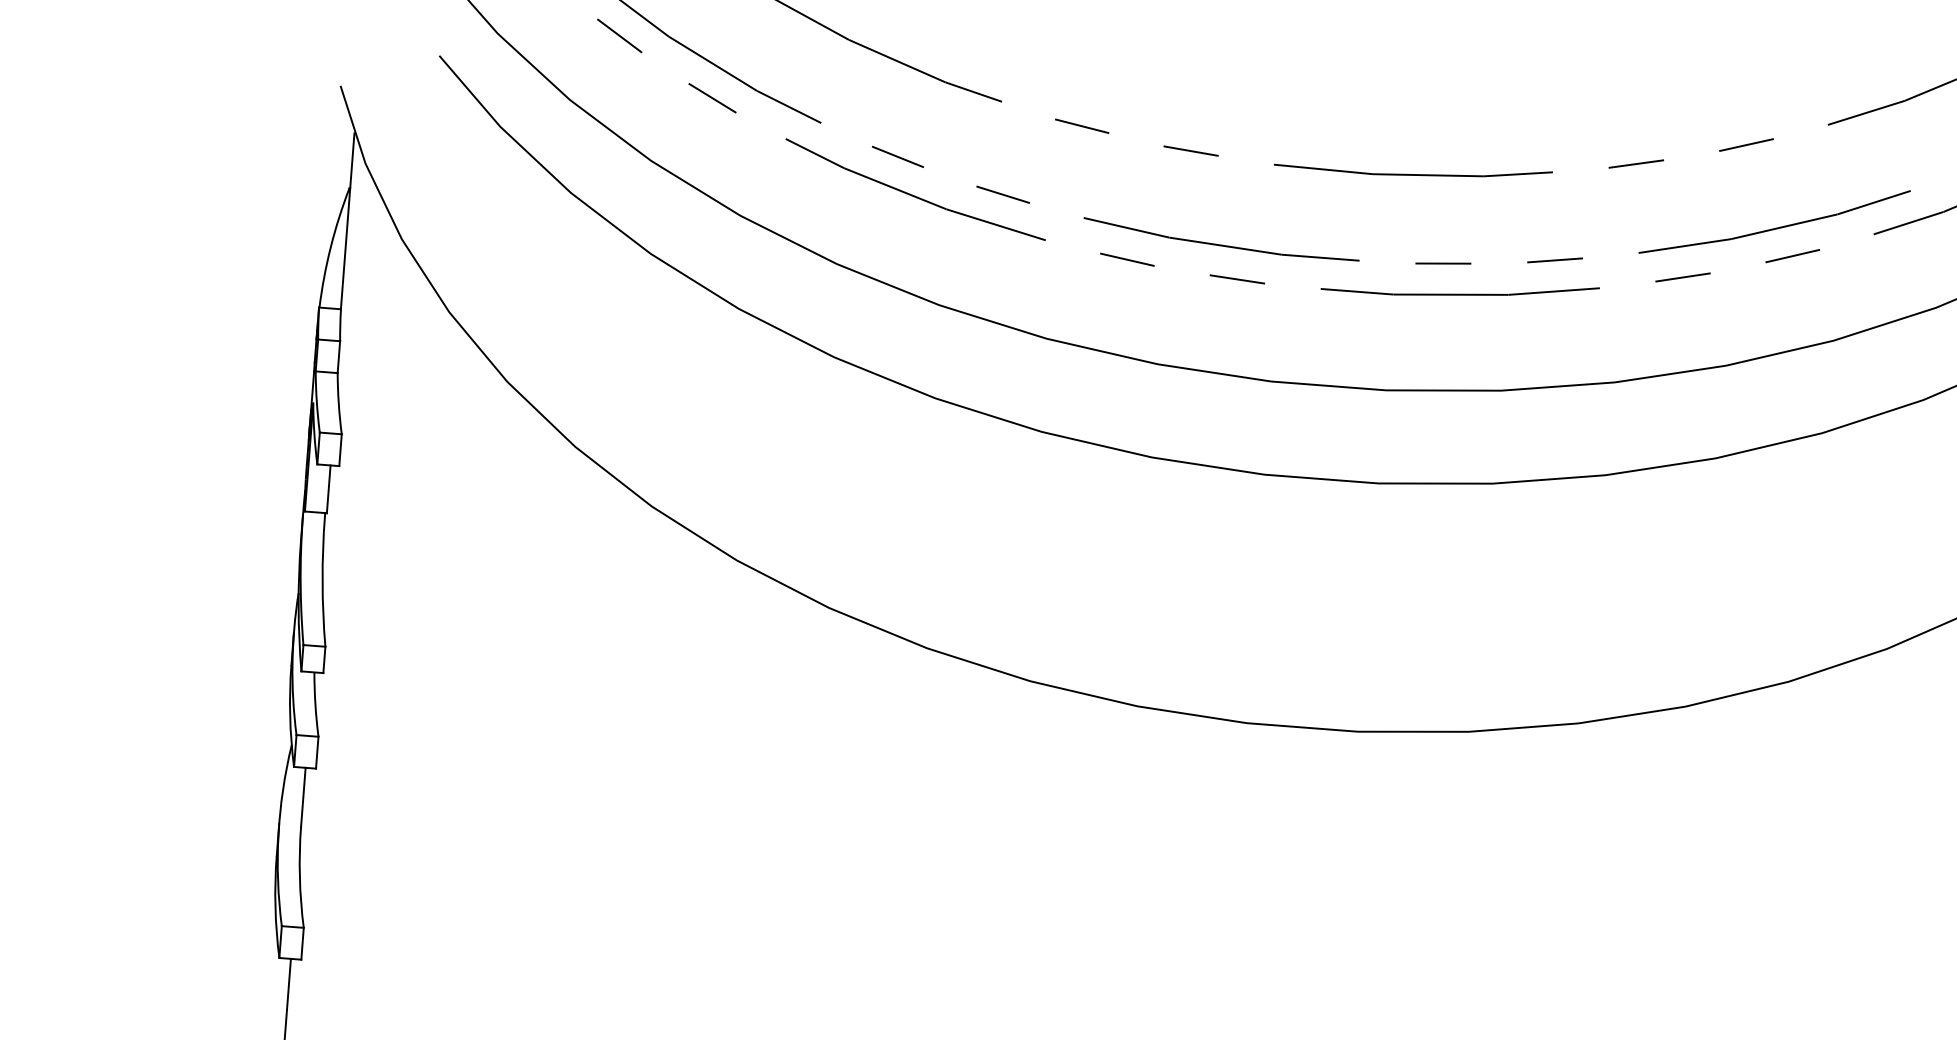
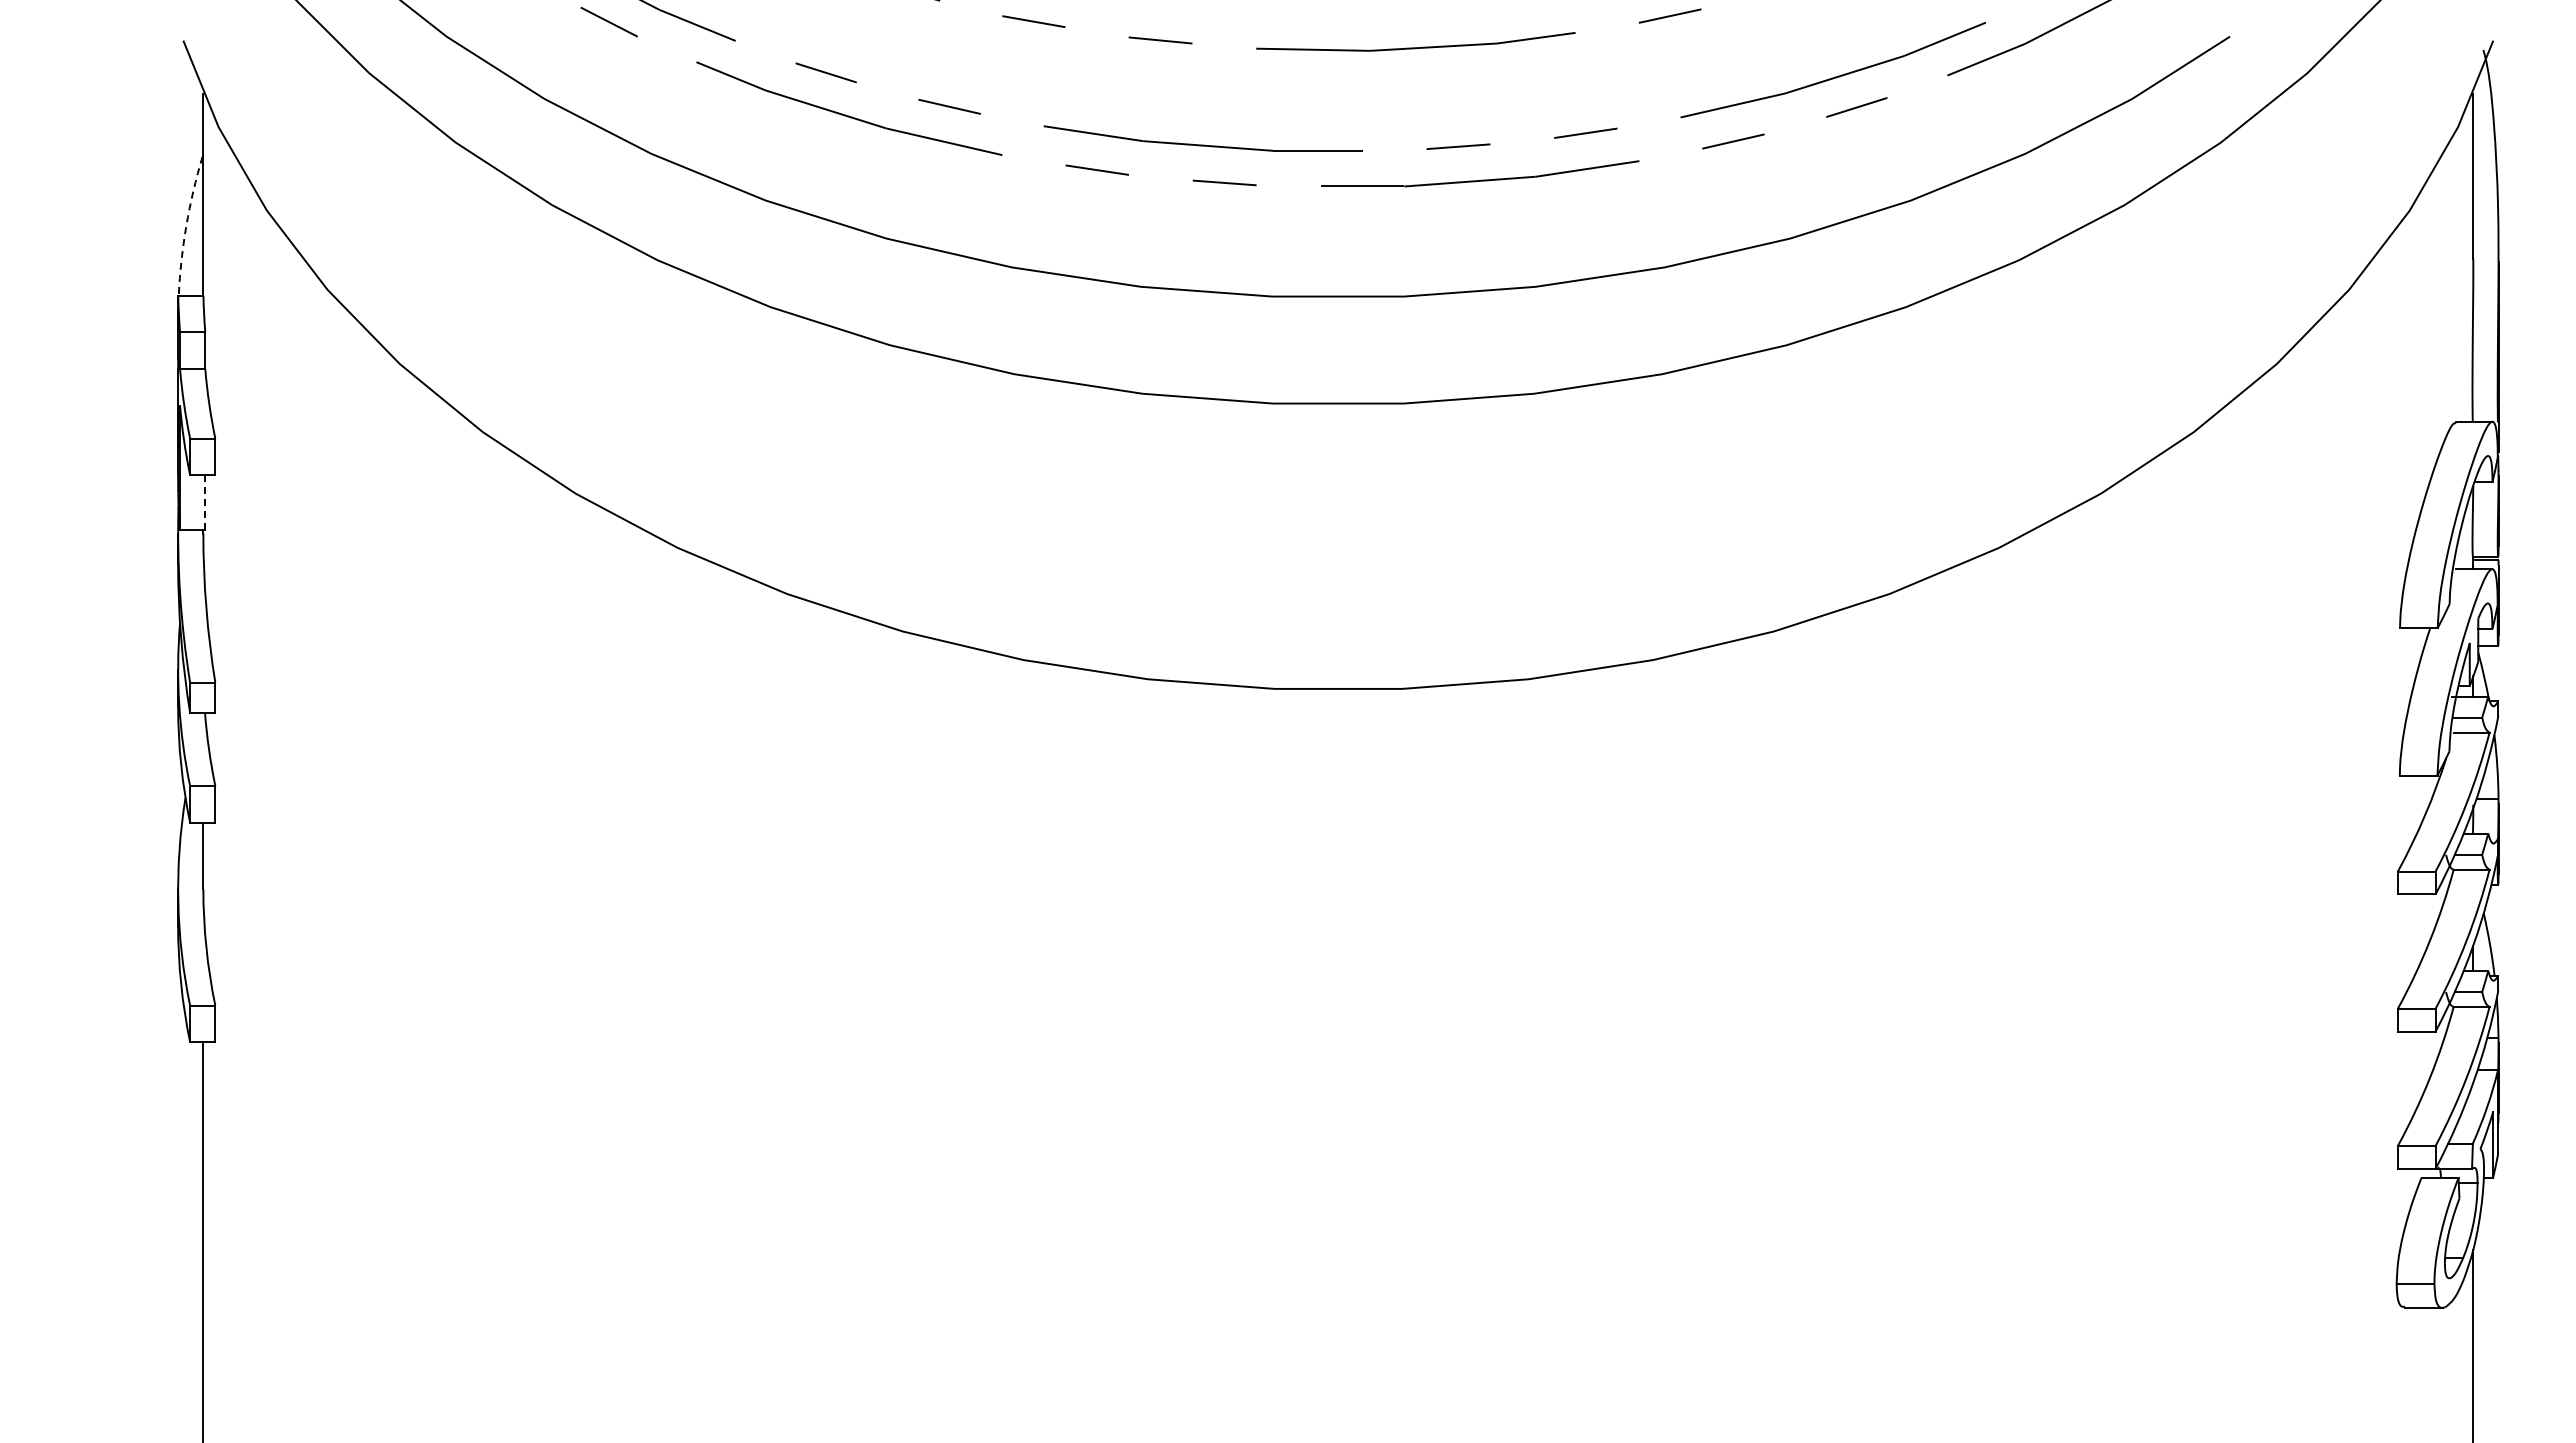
arc: (330, 246) -> (186, 225), solid -> dashed
line: (328, 490) -> (205, 503), solid -> dashed

